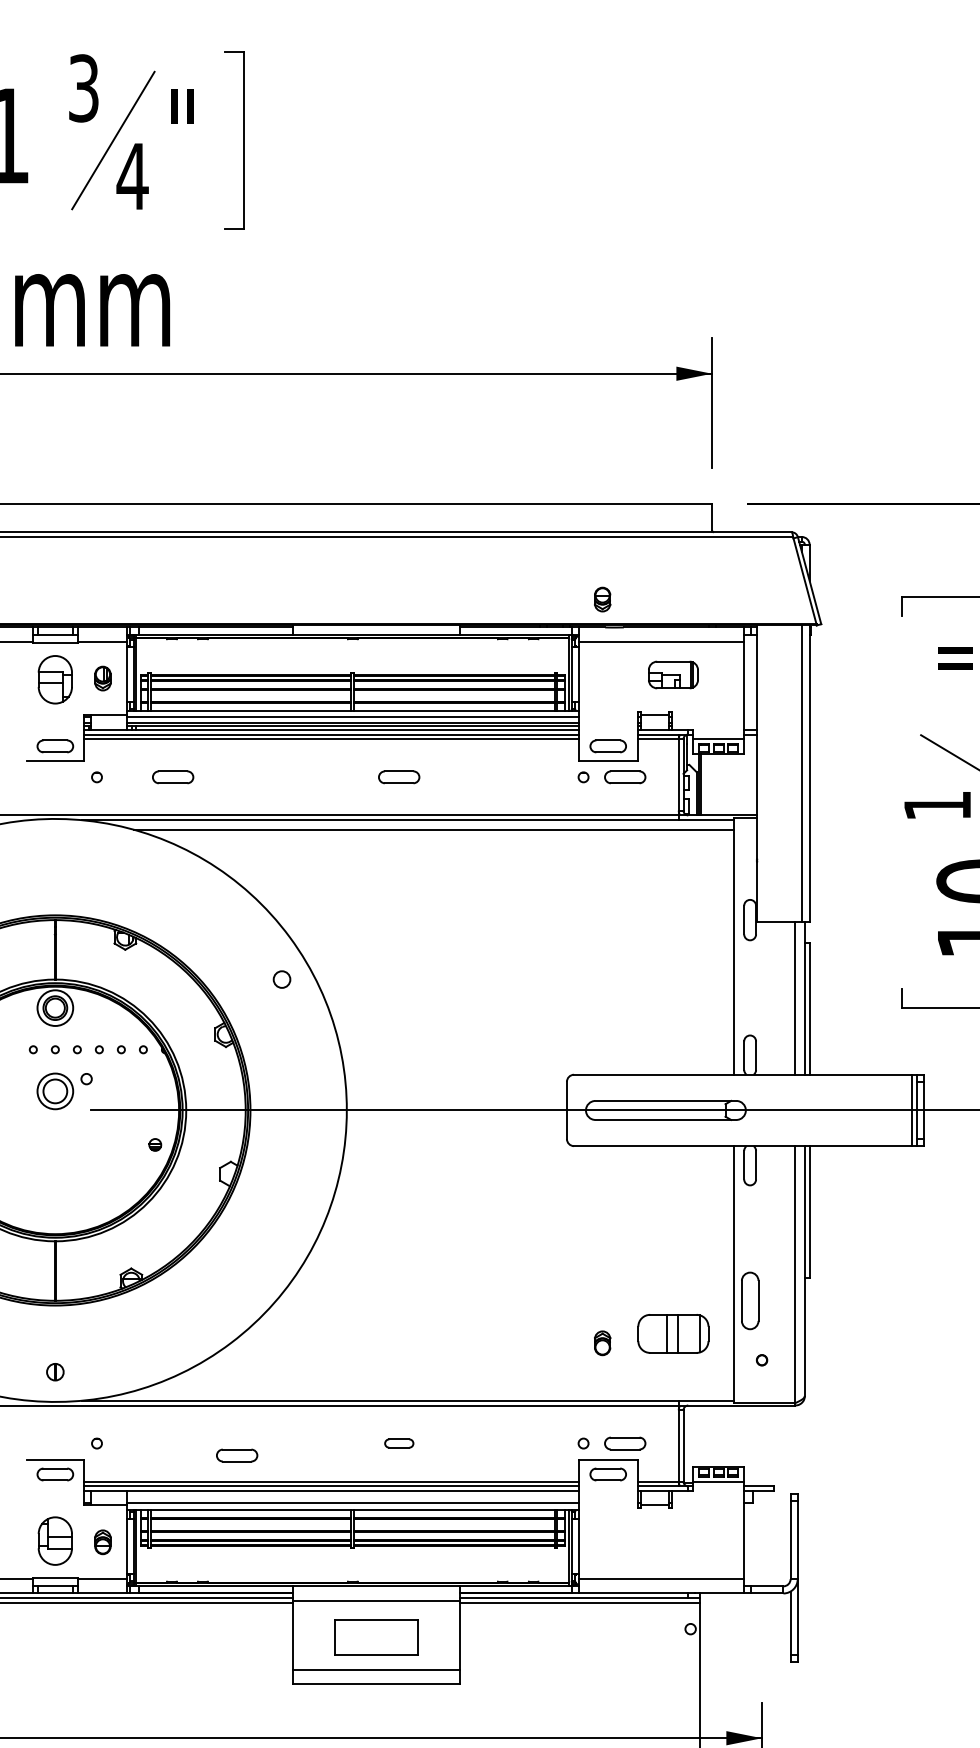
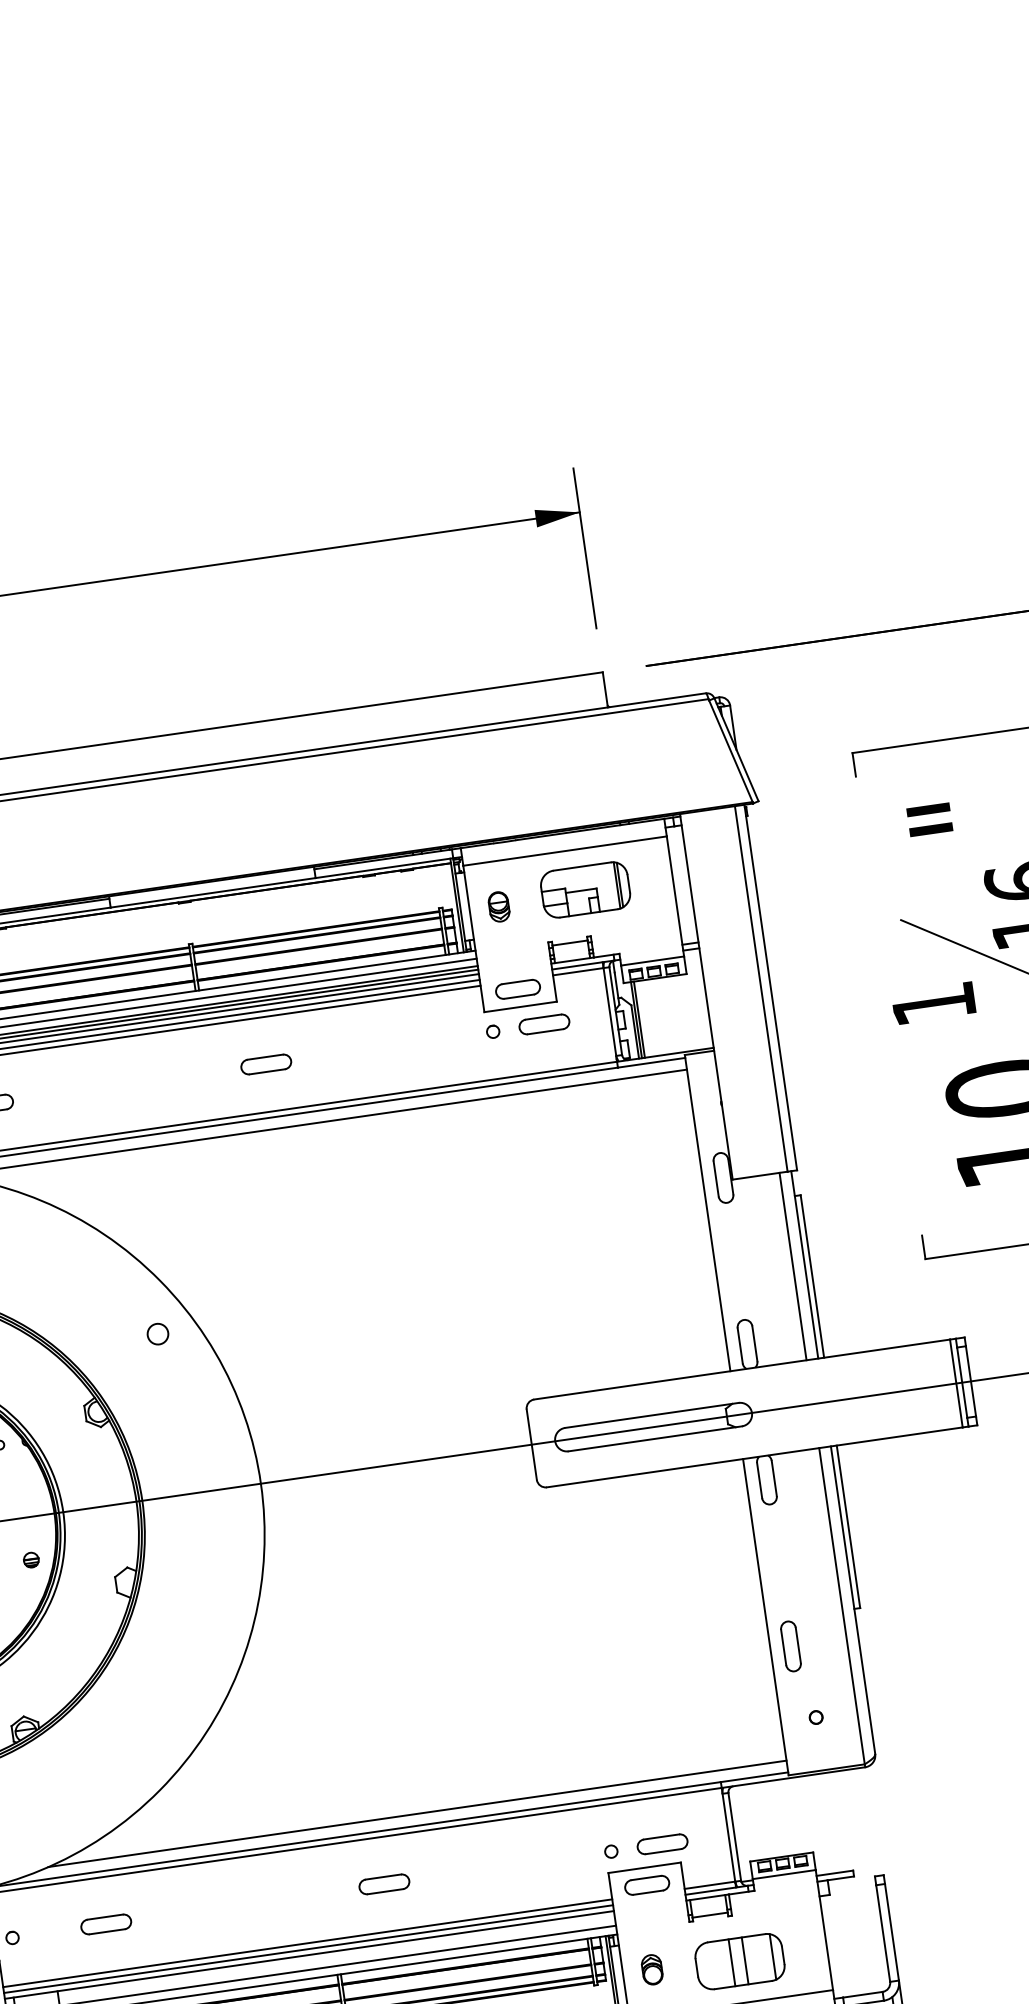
part: (602, 599) -> (498, 906), moved
part: (673, 674) -> (585, 889), size x1.43
part: (749, 1300) -> (790, 1646), size x0.71
part: (673, 1333) -> (740, 1961), moved
part: (602, 1343) -> (652, 1970), moved
line: (433, 1391) -> (417, 1814), added
part: (399, 1443) -> (384, 1884), size x1.43
part: (237, 1455) -> (106, 1924), moved

